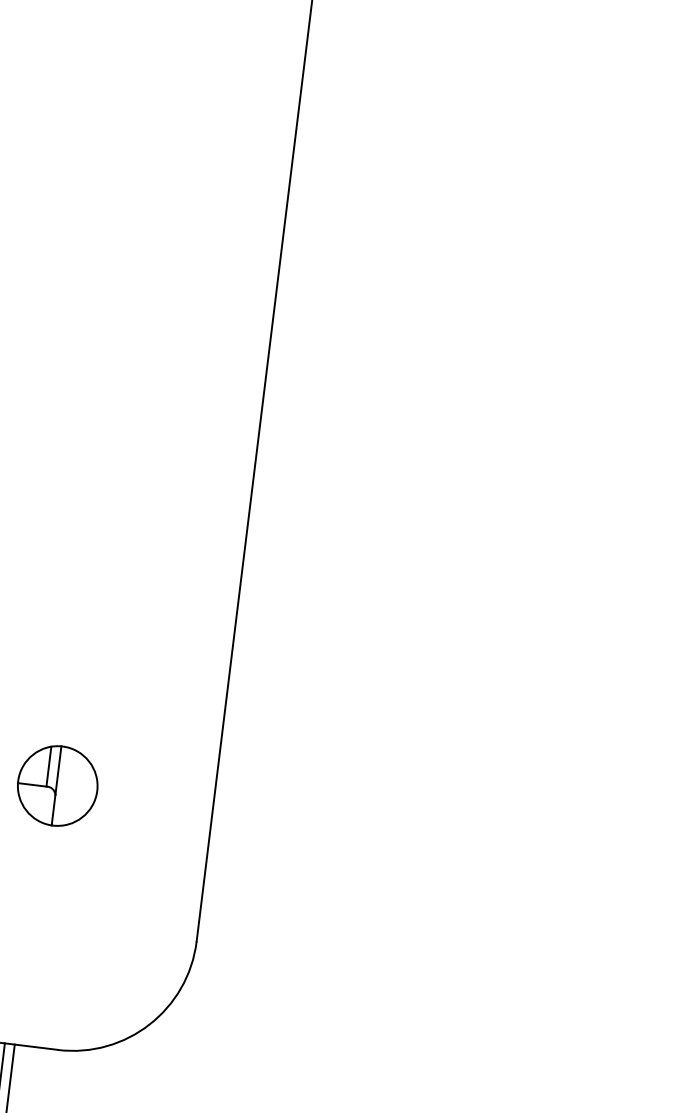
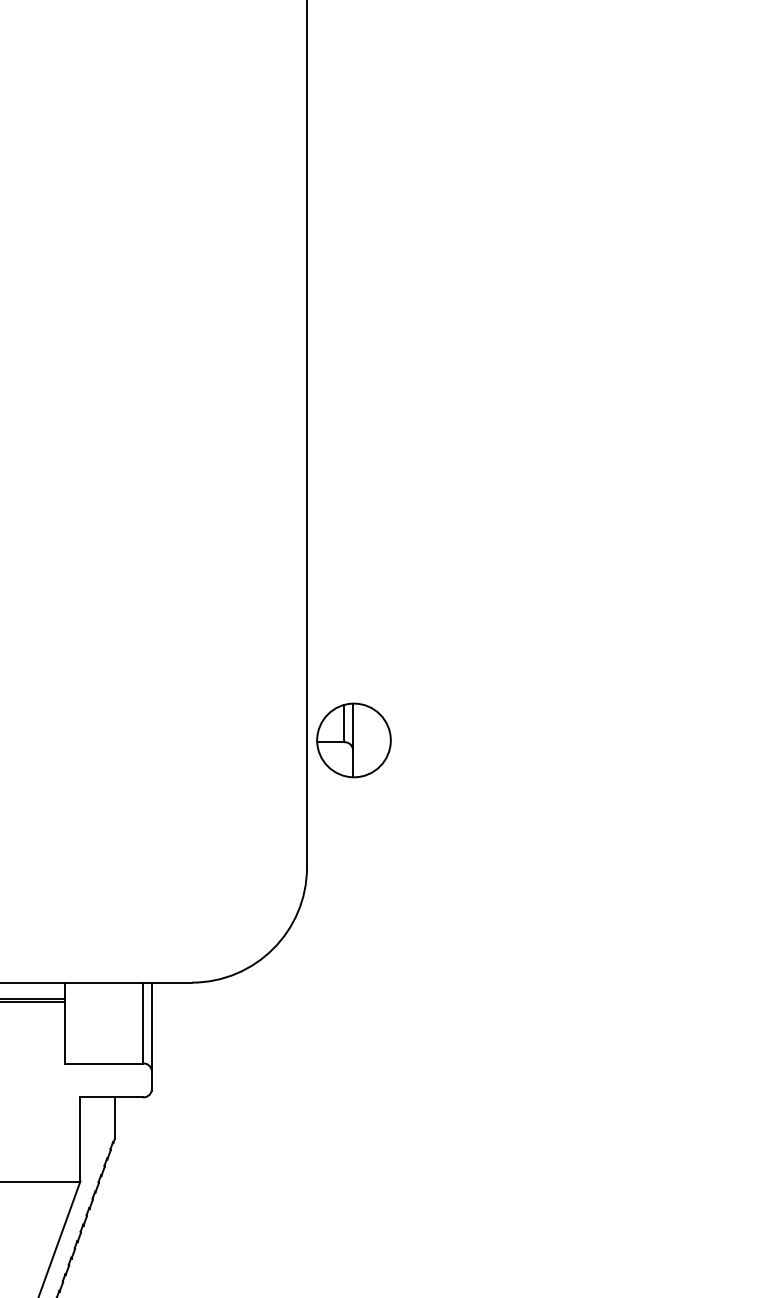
part: (57, 786) -> (353, 740), moved

